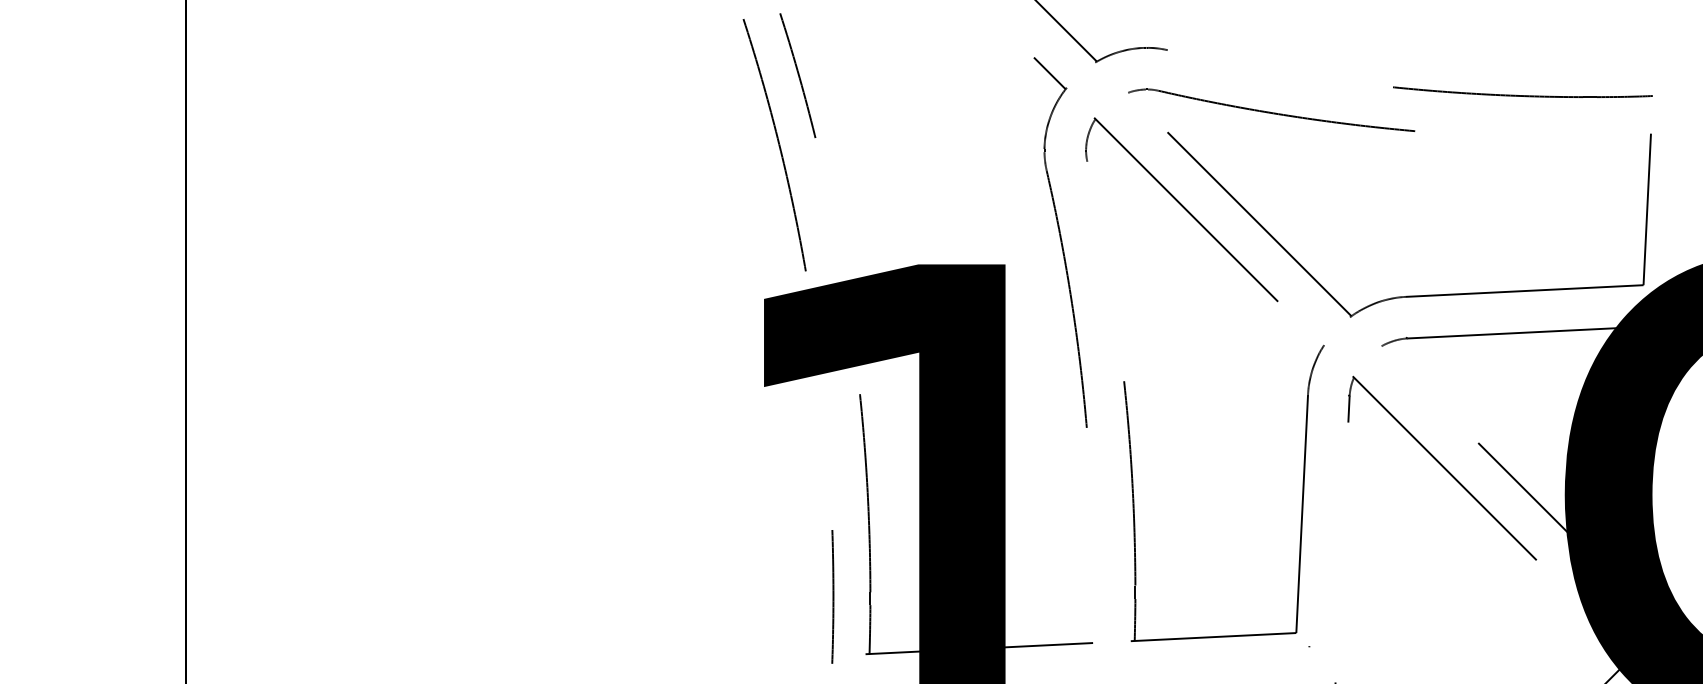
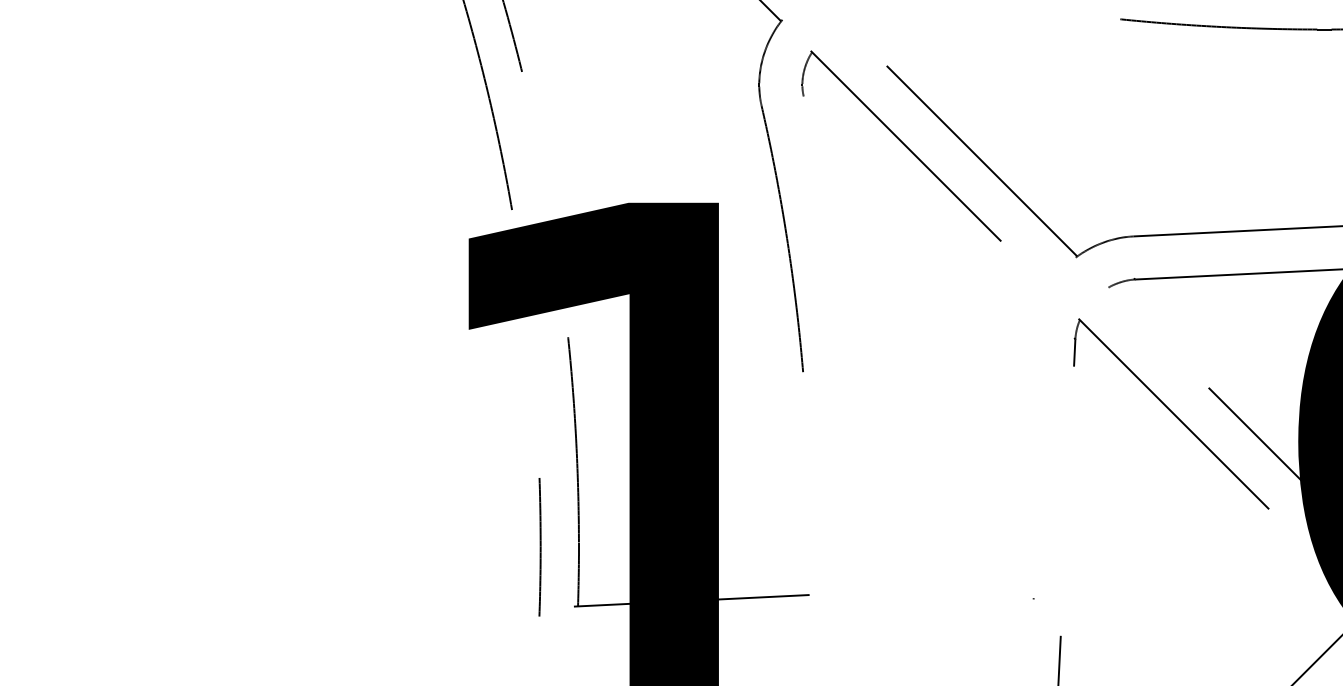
part: (1271, 109) -> (994, 42), removed
part: (1301, 501) -> (1025, 448), removed

